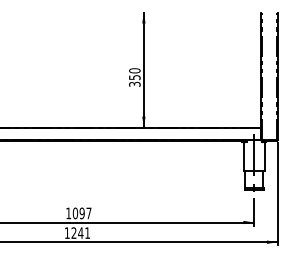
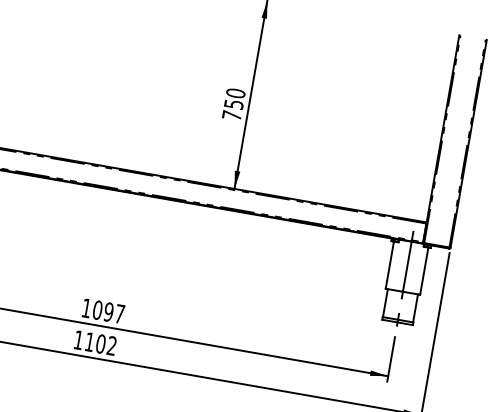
text: (134, 83) -> (231, 114), 350 -> 750
text: (80, 232) -> (100, 342), 1241 -> 1102

